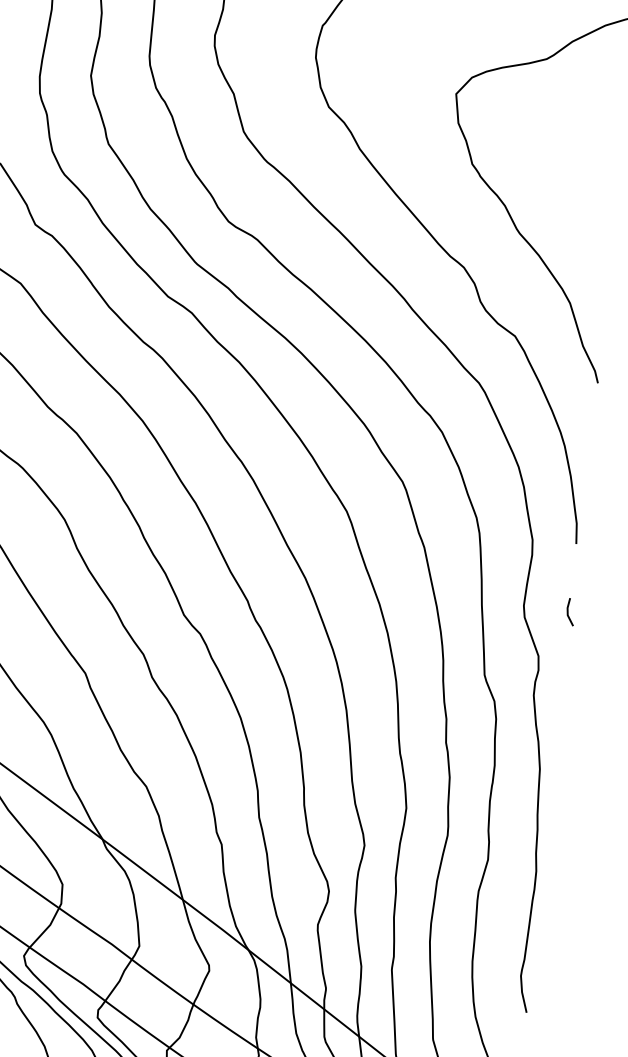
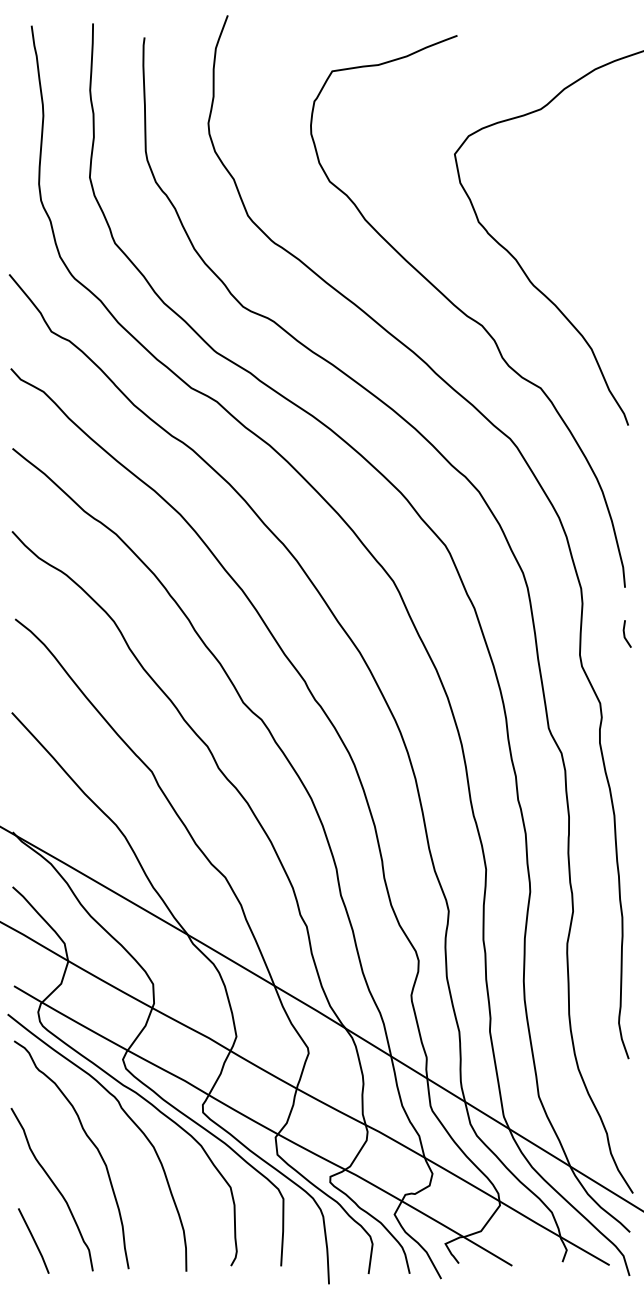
line: (568, 612) -> (625, 634), moved

